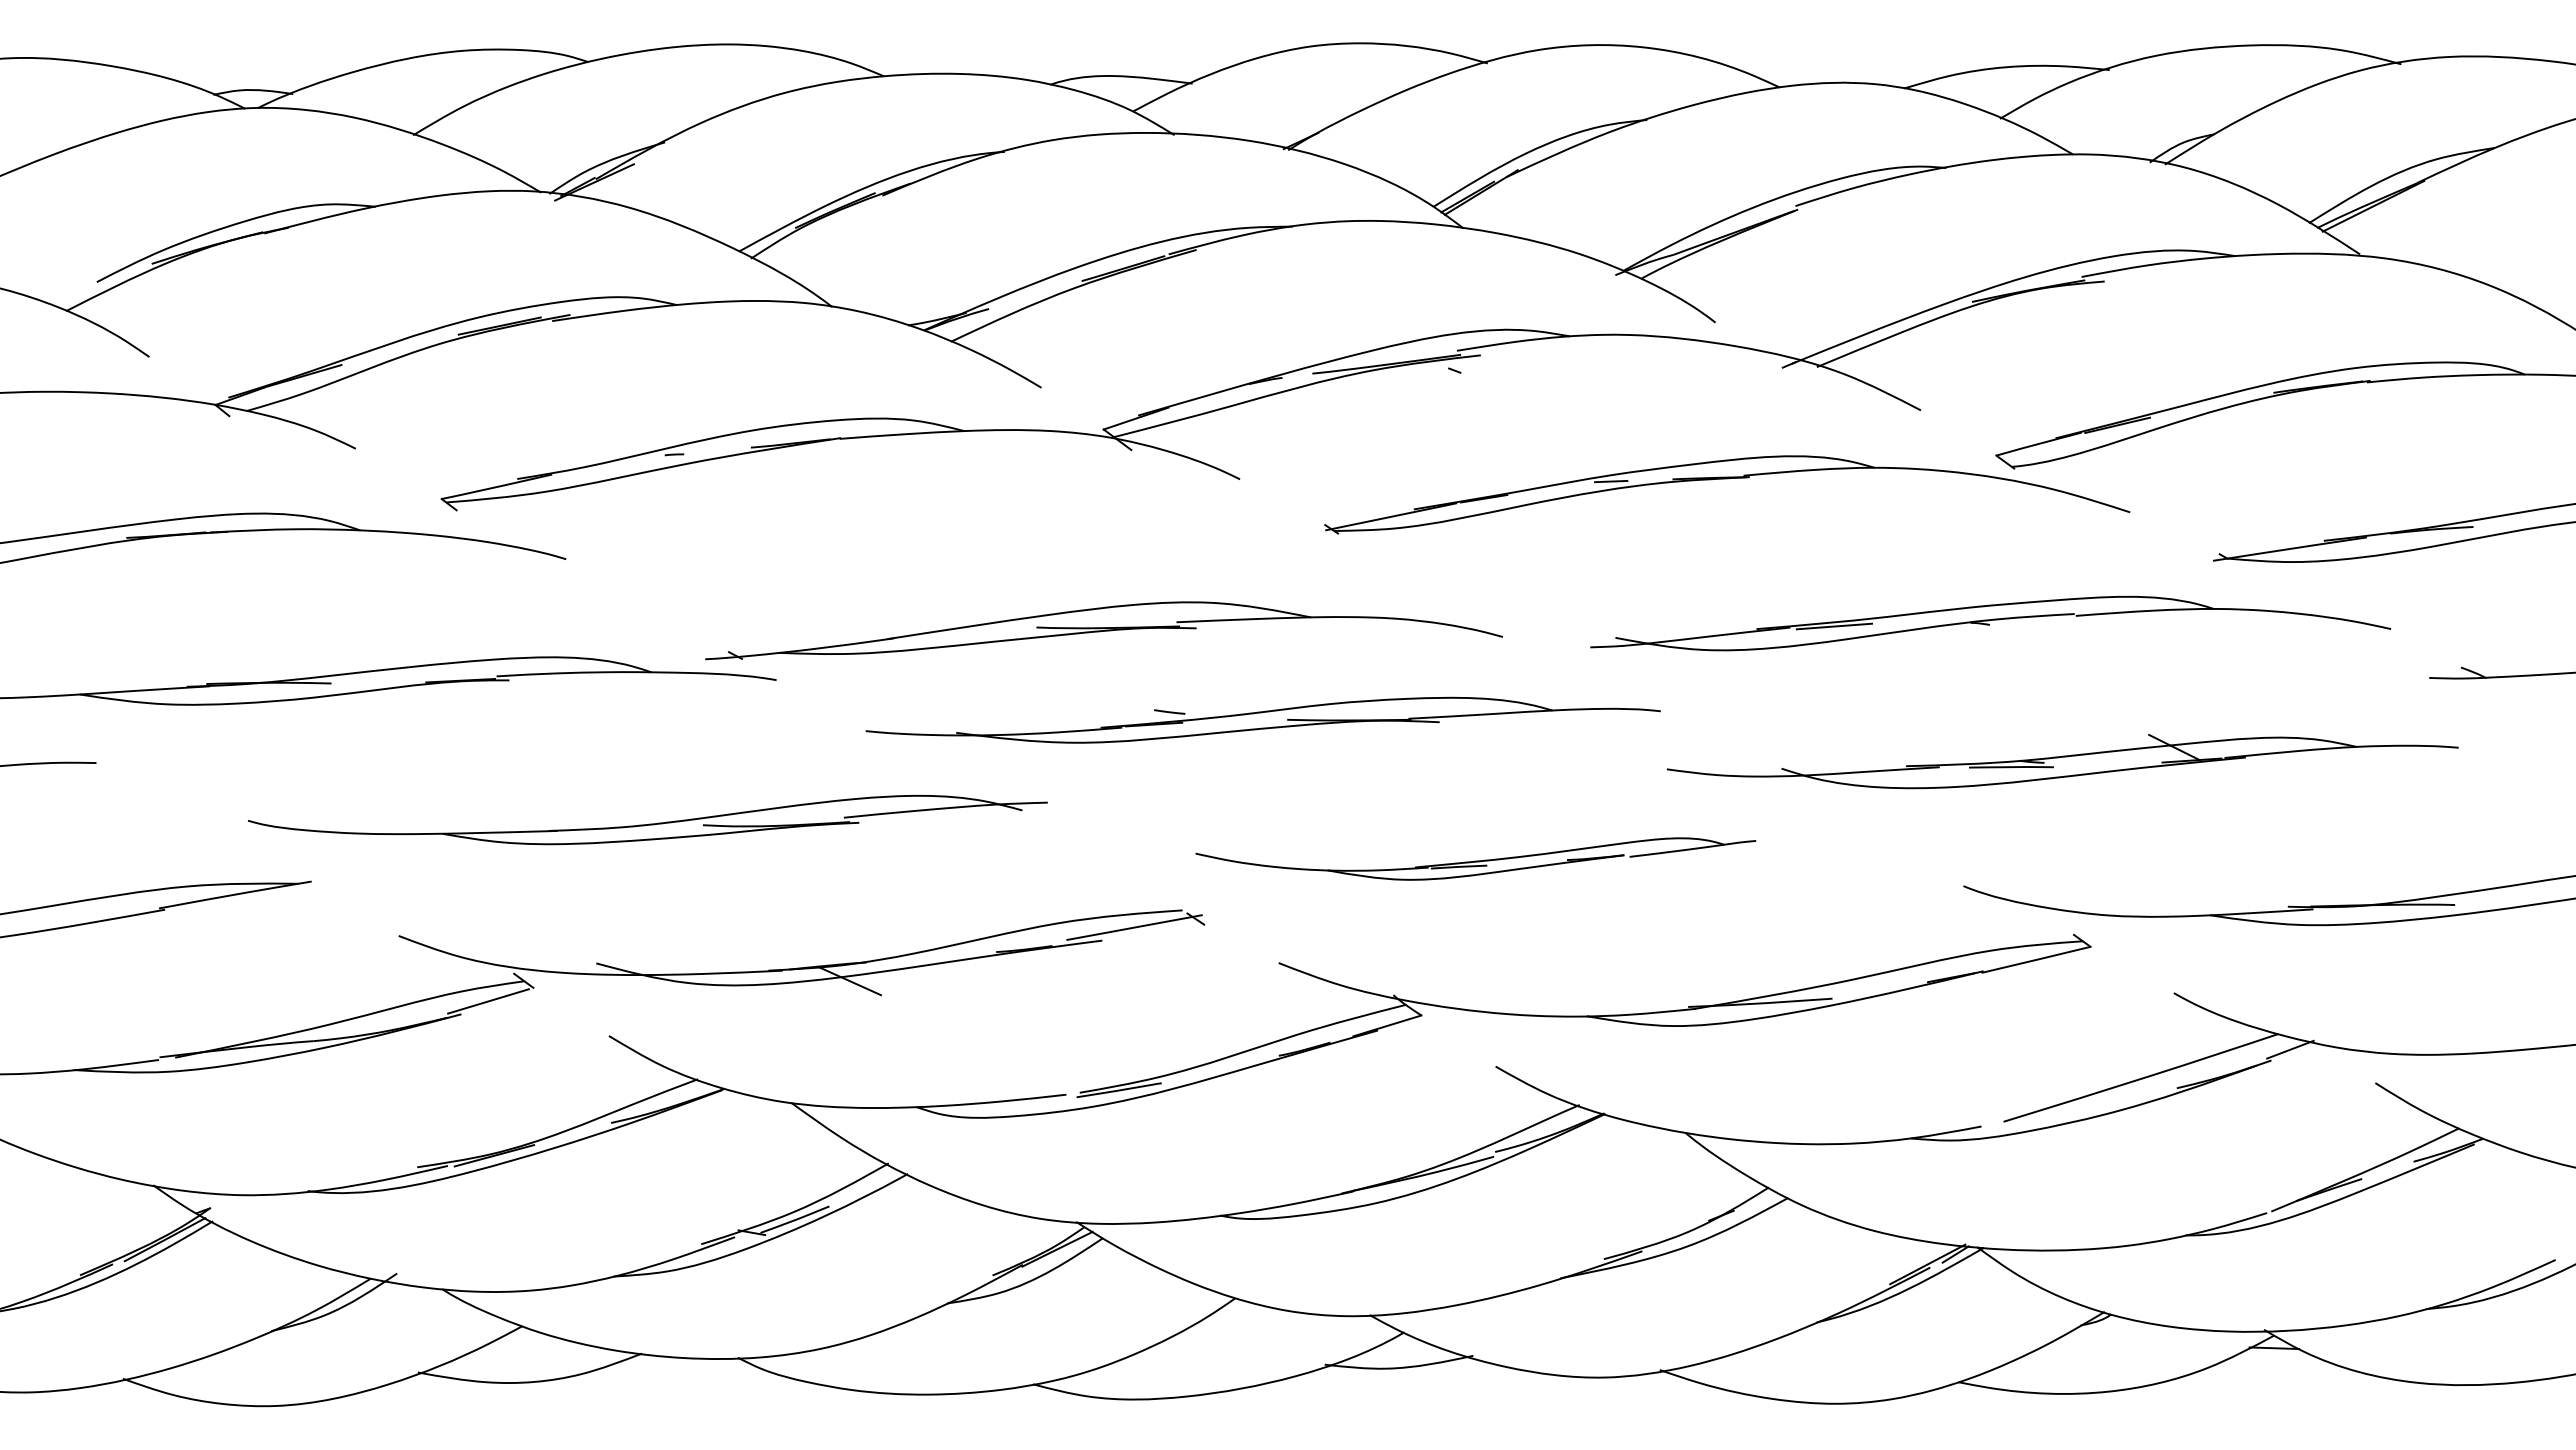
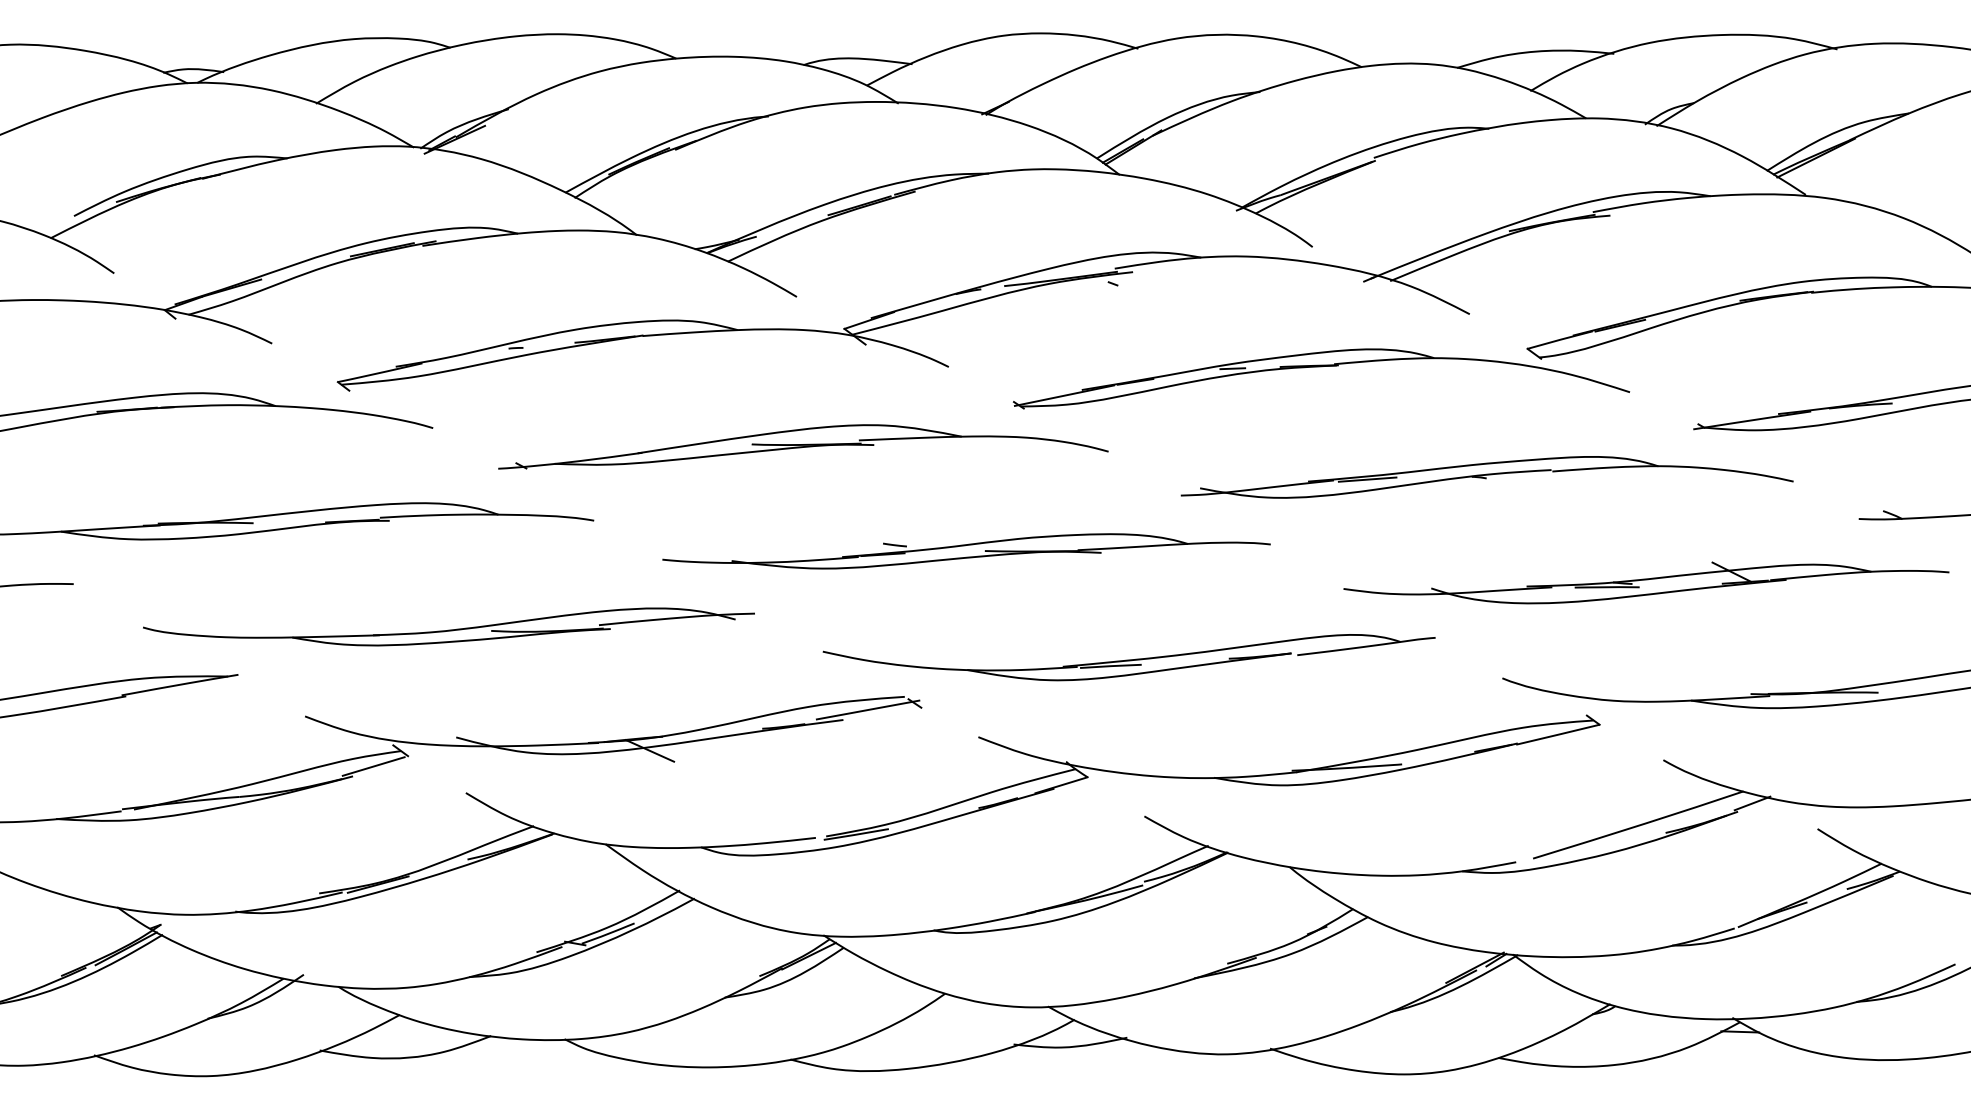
part: (1990, 623) -> (1487, 477), moved
part: (1103, 630) -> (802, 446), moved
part: (2062, 761) -> (1646, 582), moved
part: (647, 819) -> (448, 626), moved
part: (1475, 858) -> (1128, 657), size x1.43

